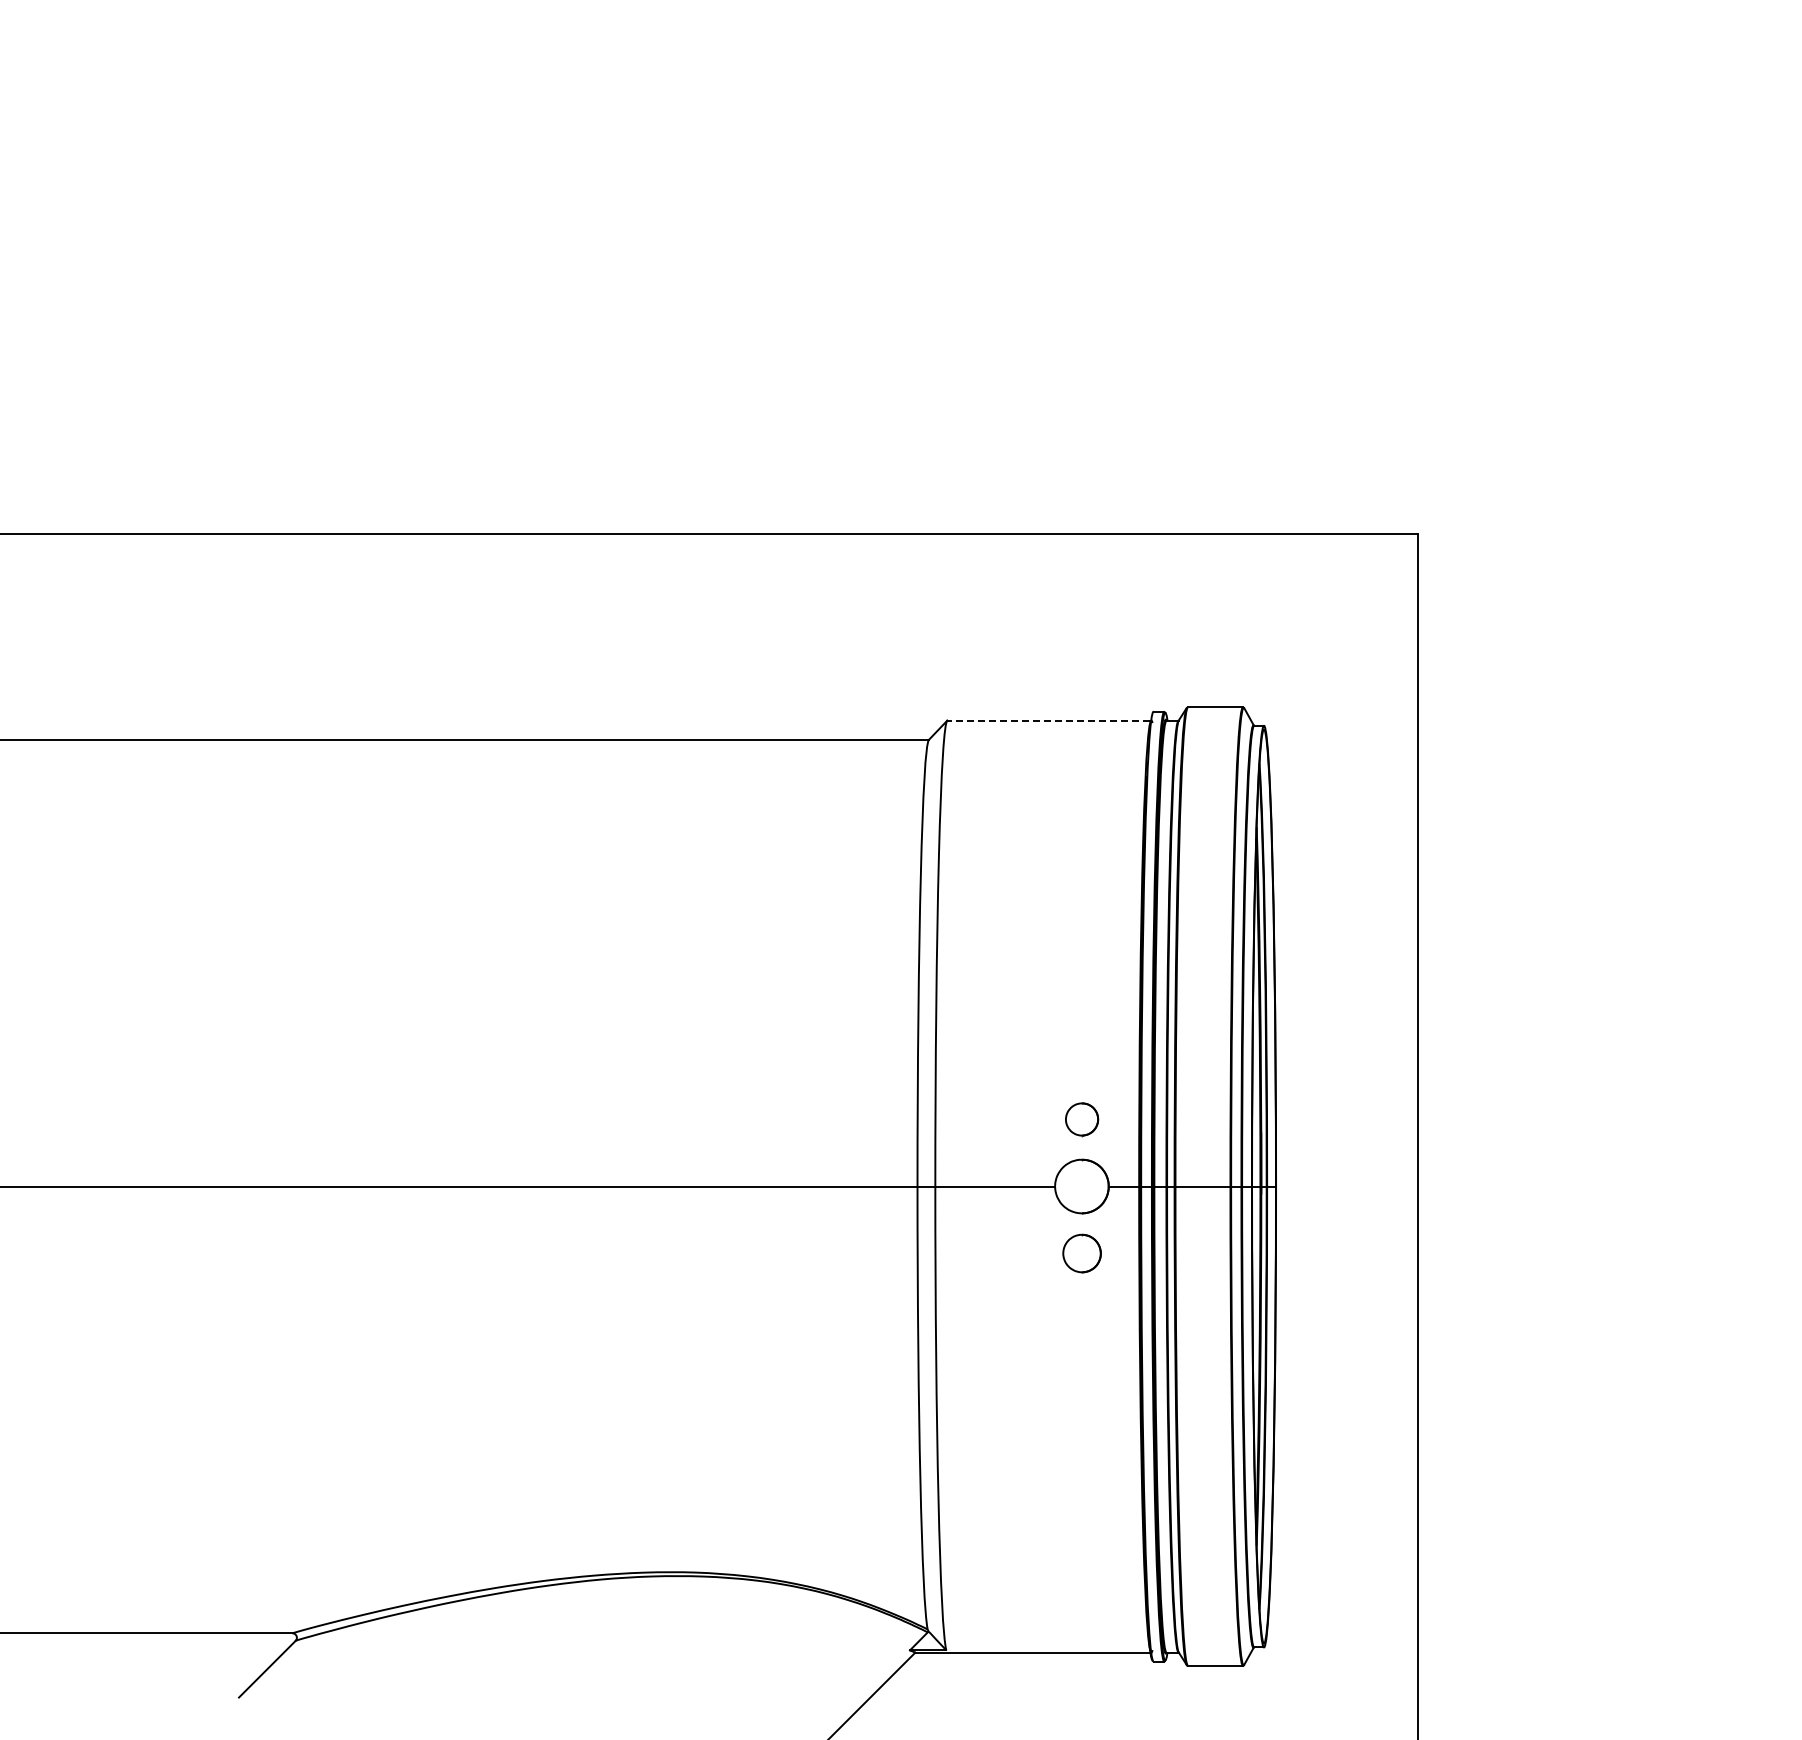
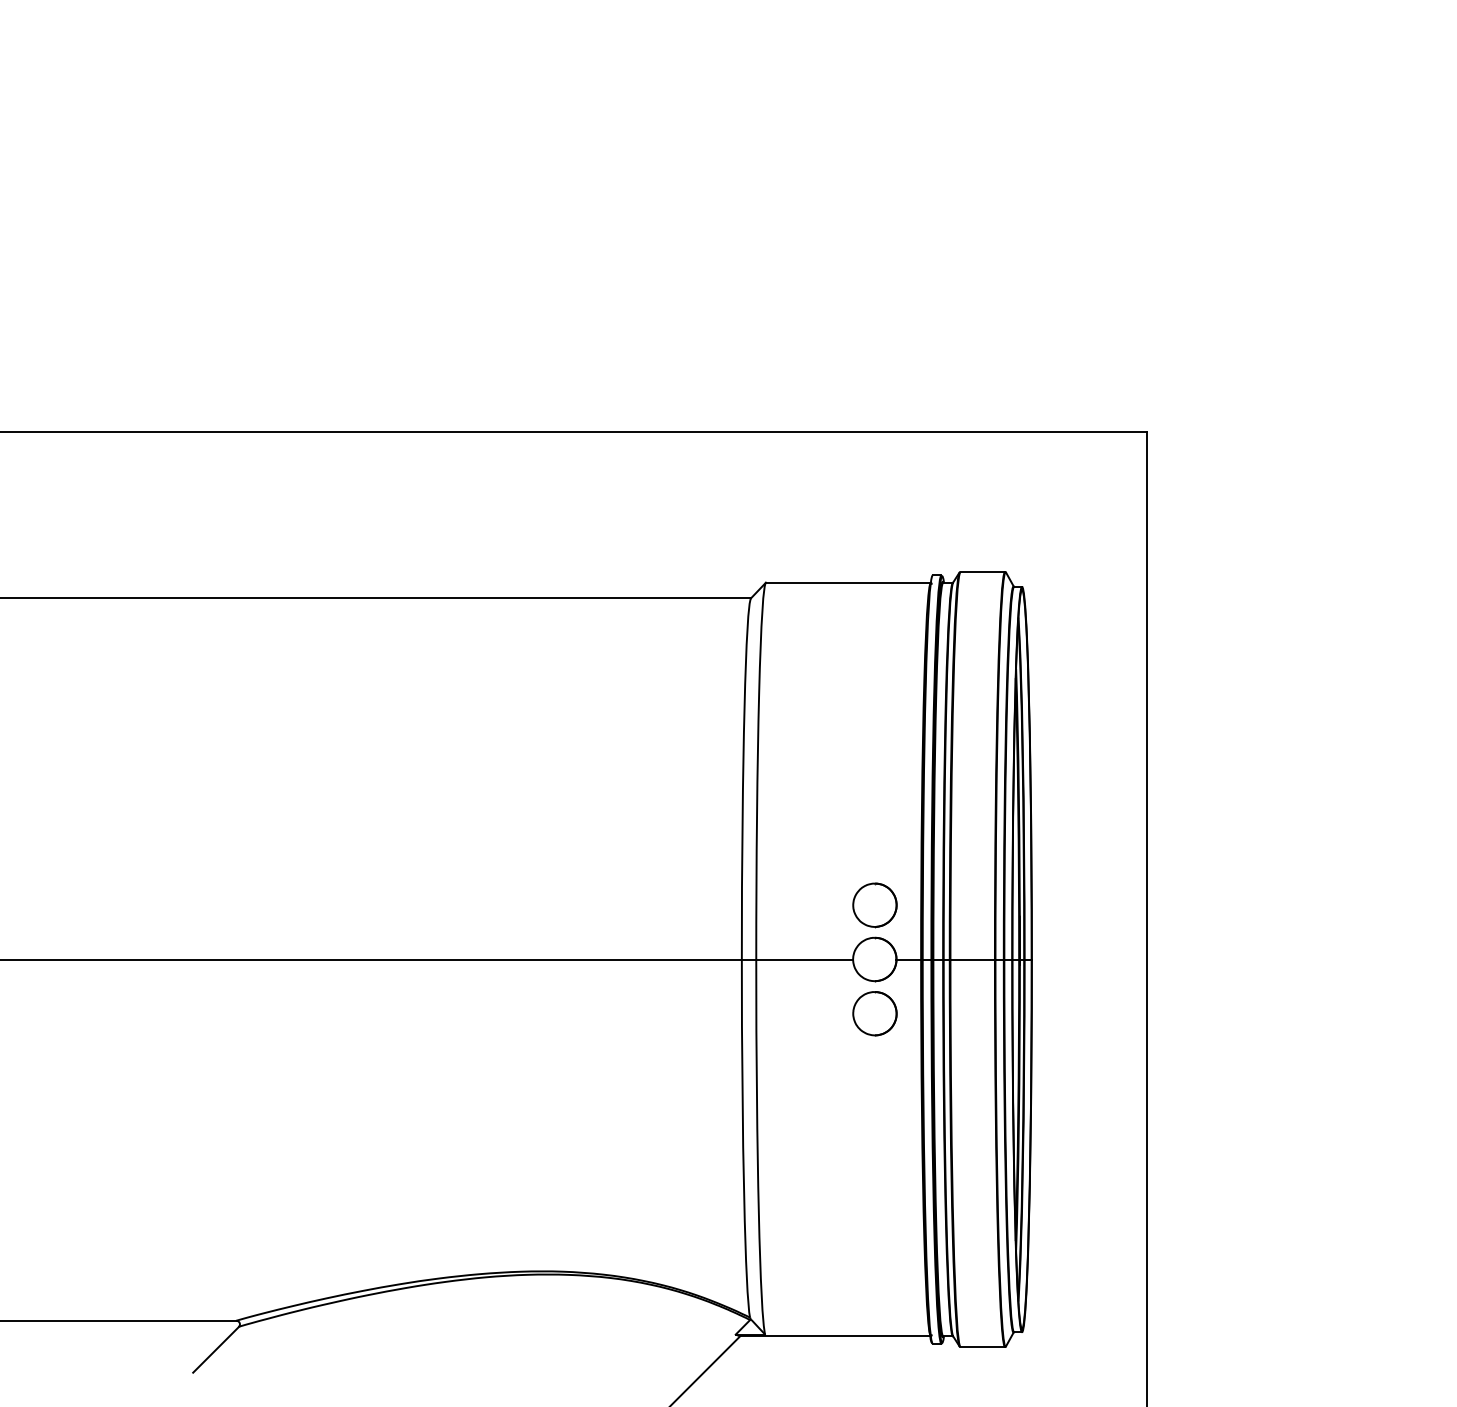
line: (1048, 720) -> (847, 582), dashed -> solid
part: (1081, 1119) -> (874, 905), size x1.67
part: (1081, 1253) -> (874, 1013), size x1.43

